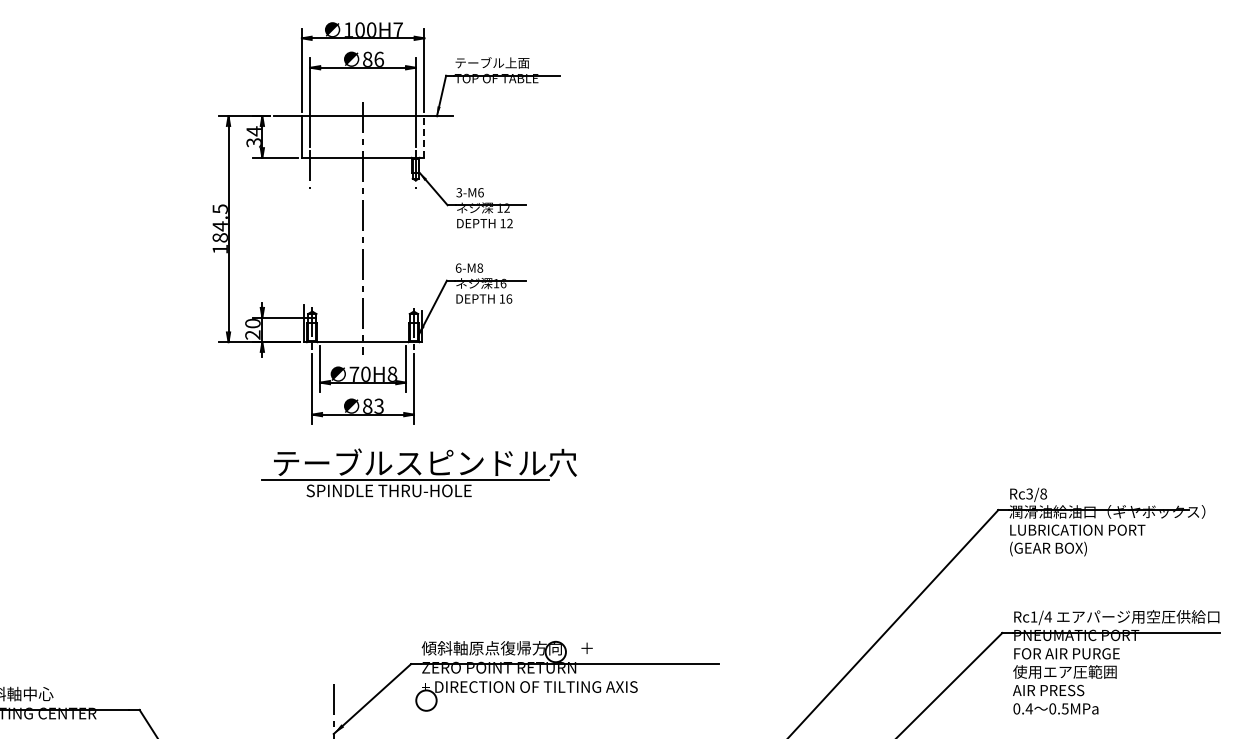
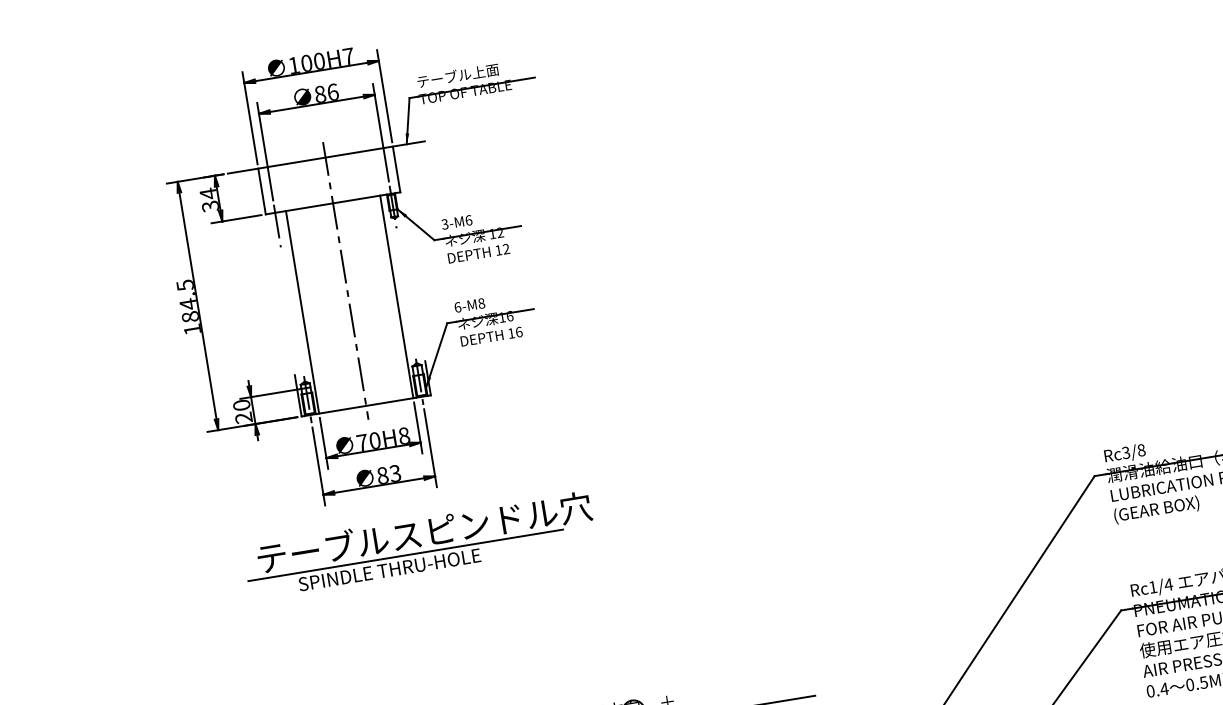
line: (424, 137) -> (396, 169), dashed -> solid
line: (320, 249) -> (302, 311), added
line: (405, 249) -> (396, 296), added
part: (418, 472) -> (418, 544), moved

